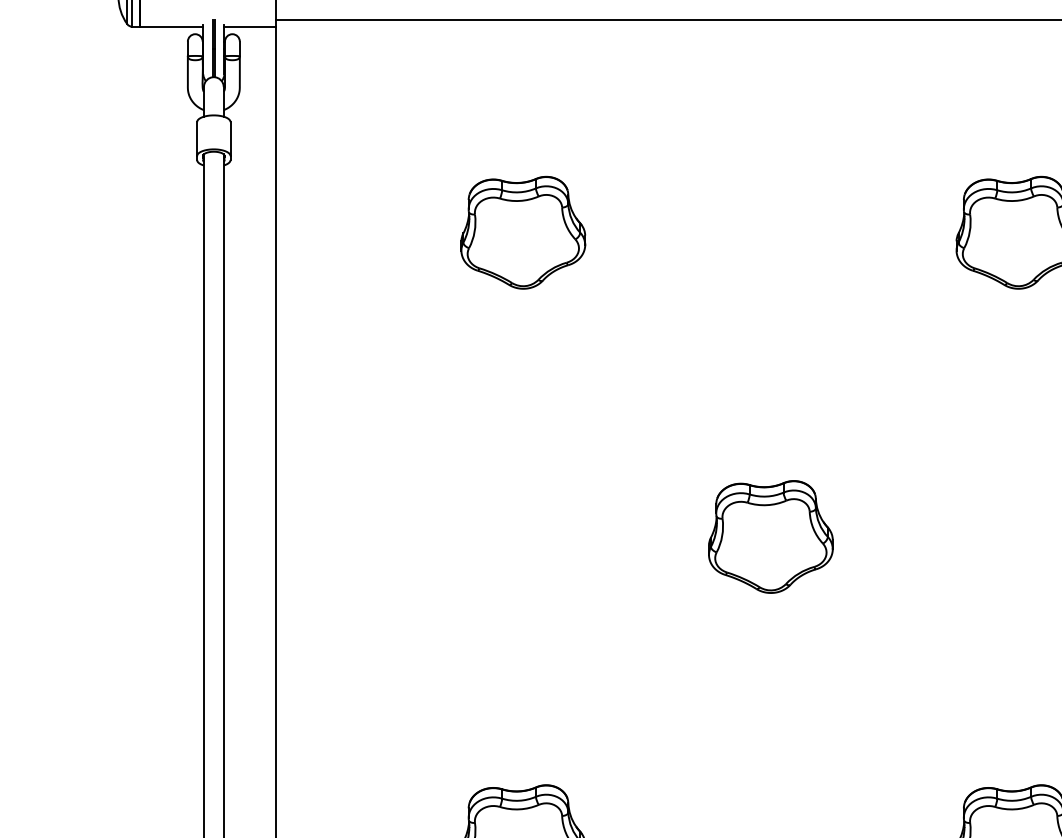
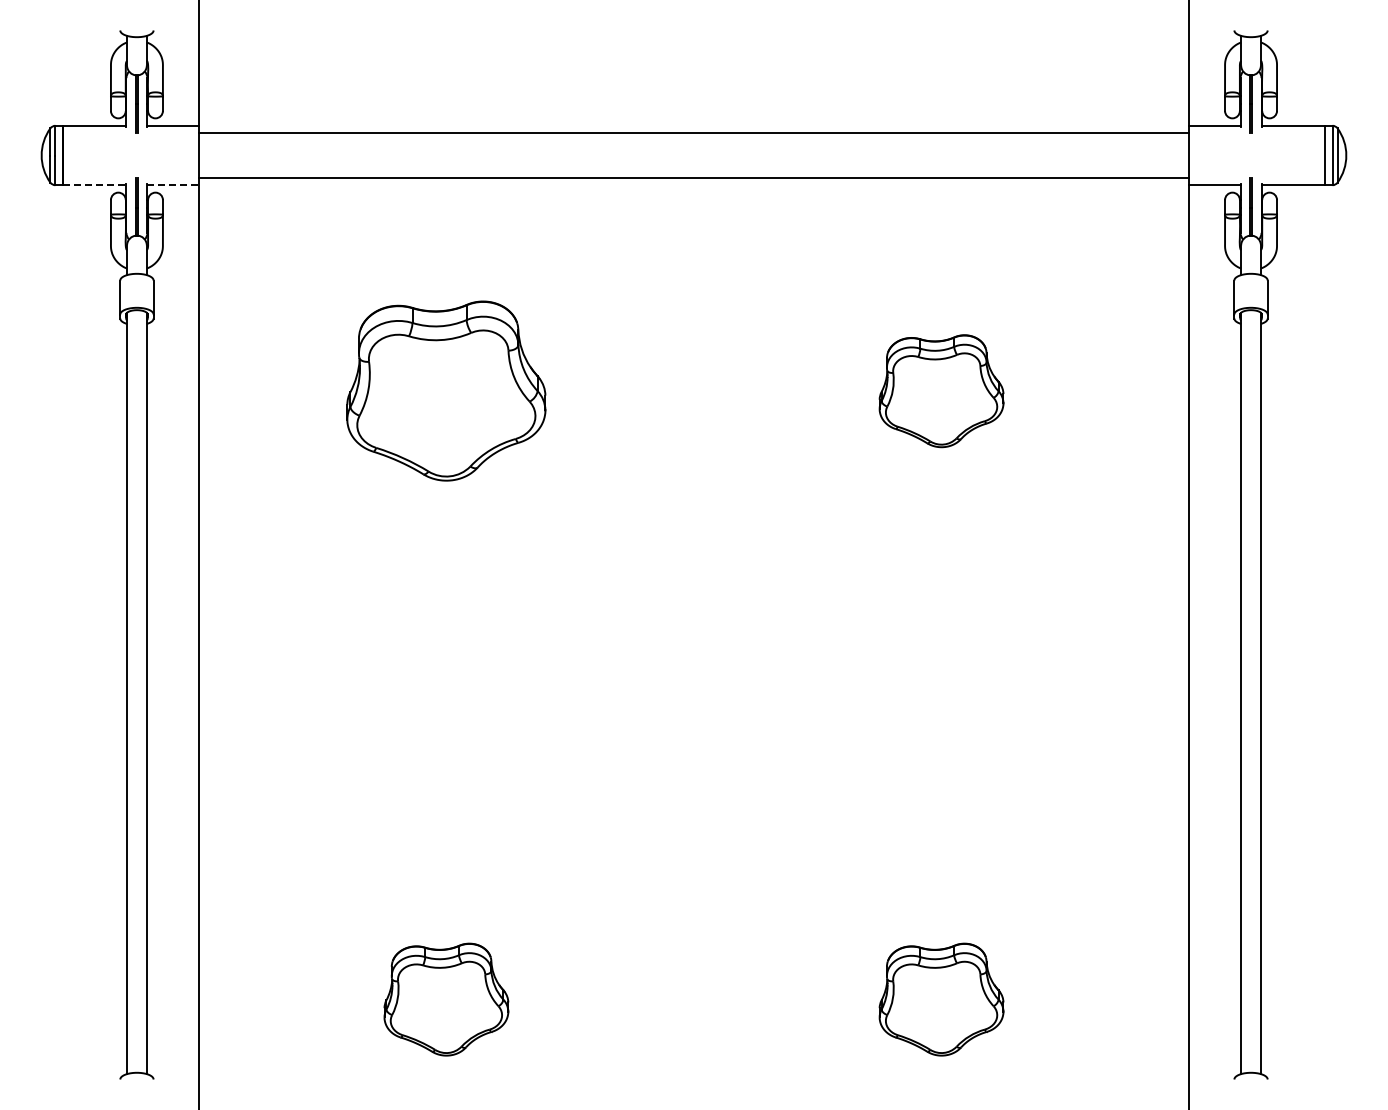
line: (171, 27) -> (94, 185), solid -> dashed
line: (250, 27) -> (173, 185), solid -> dashed
part: (523, 233) -> (446, 391), size x1.6
part: (770, 537) -> (693, 695), removed

